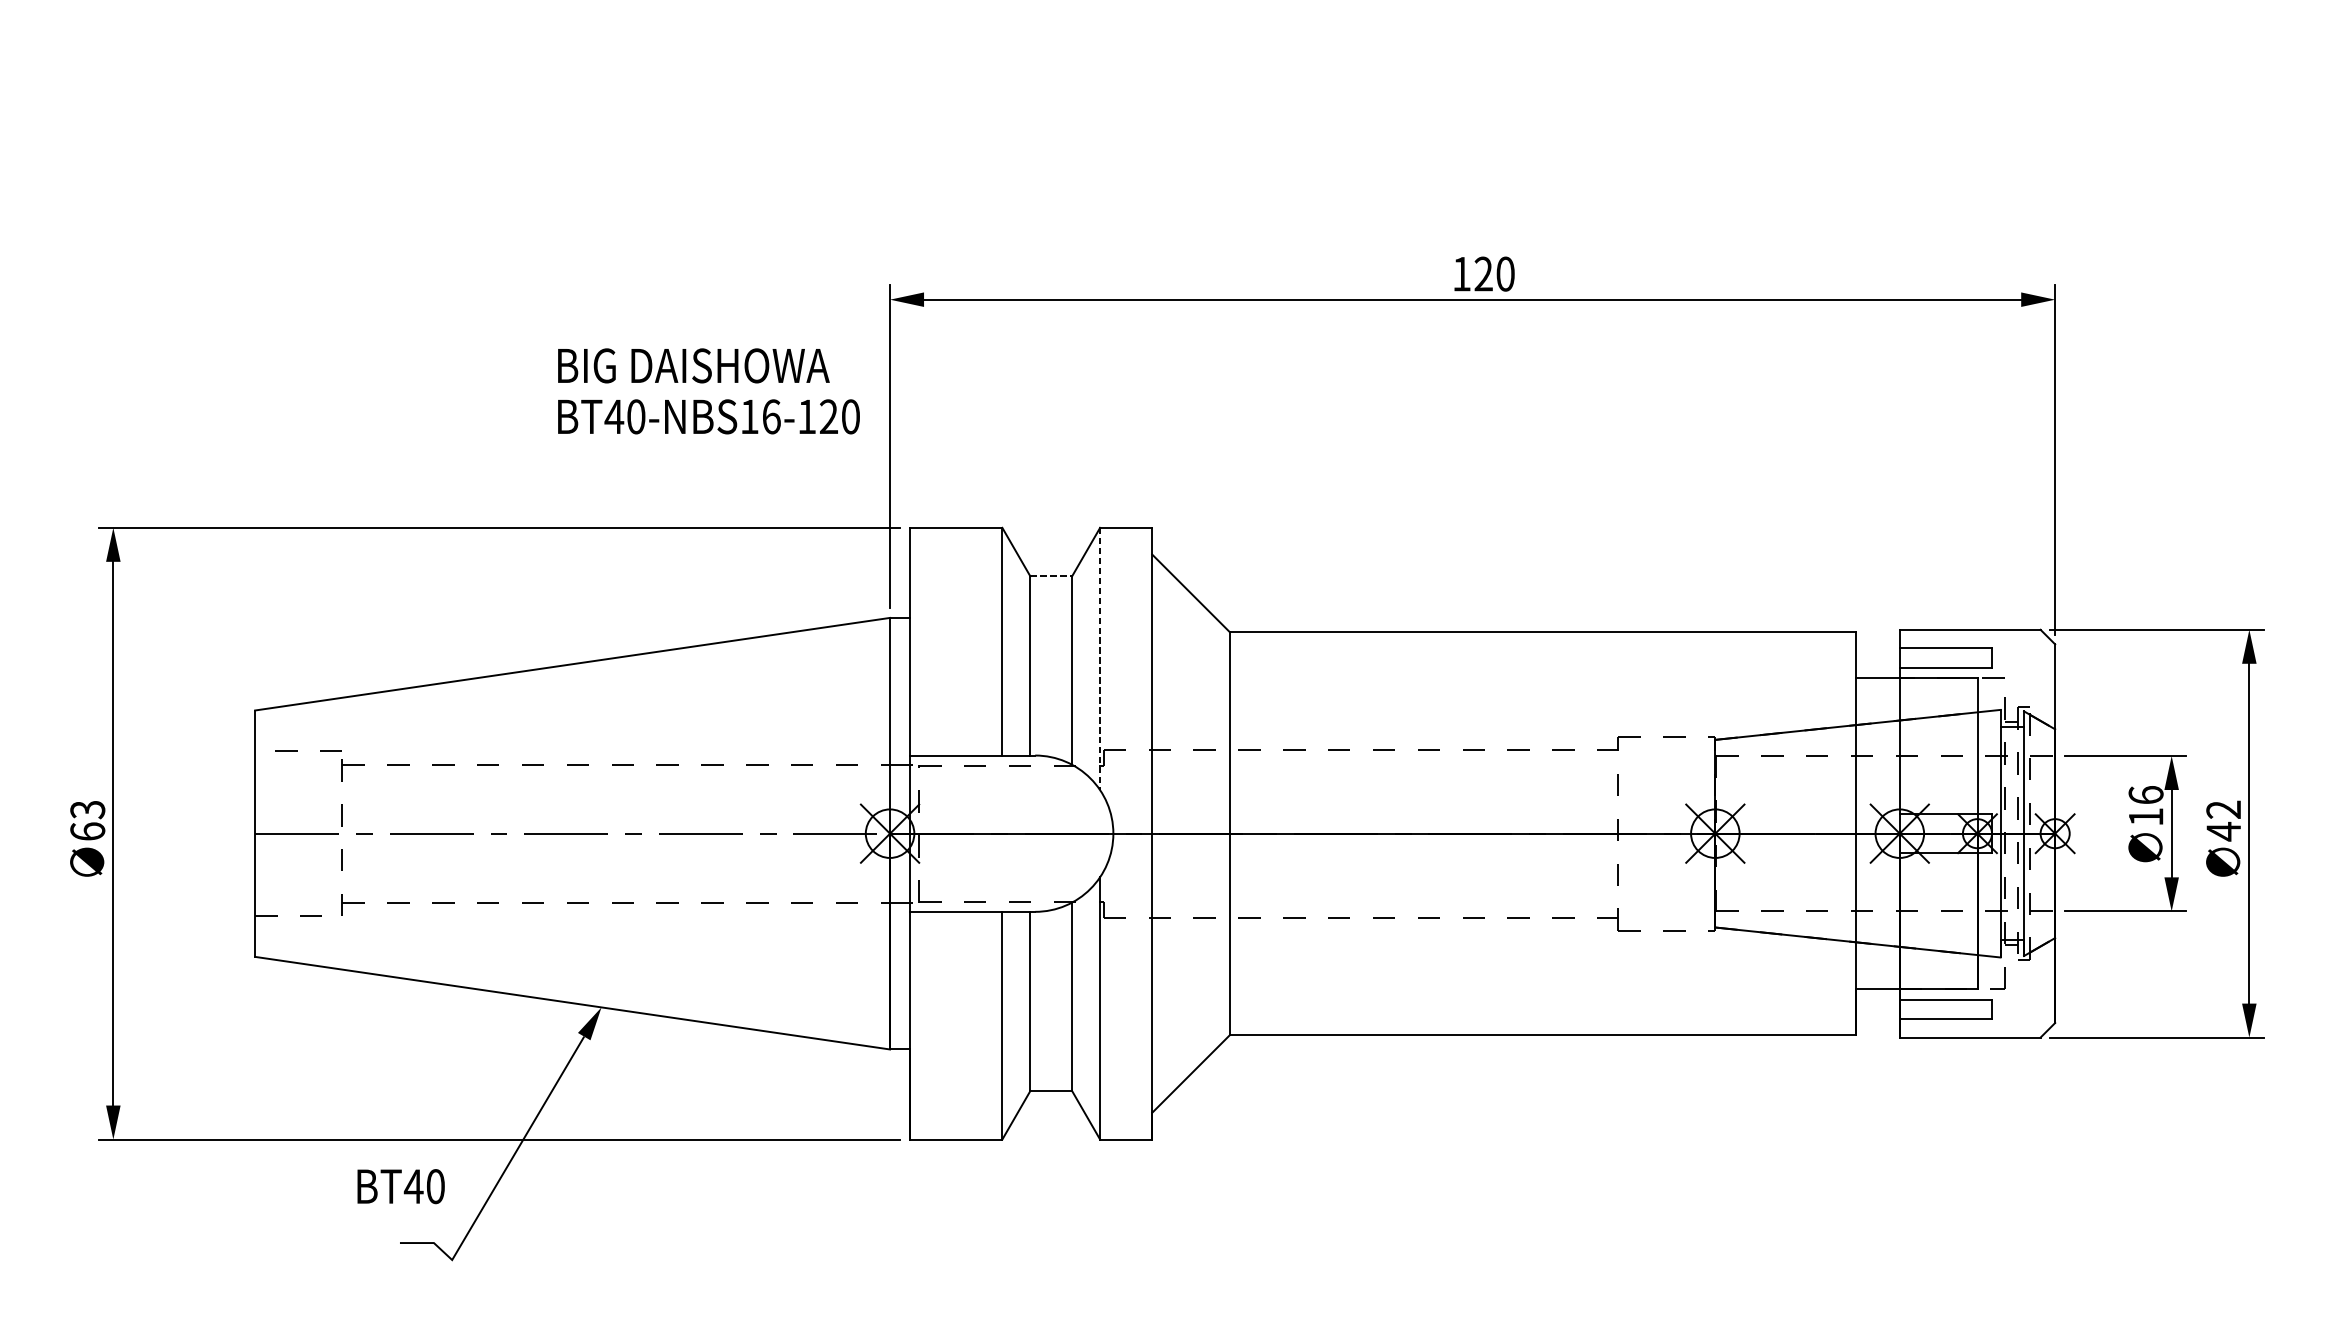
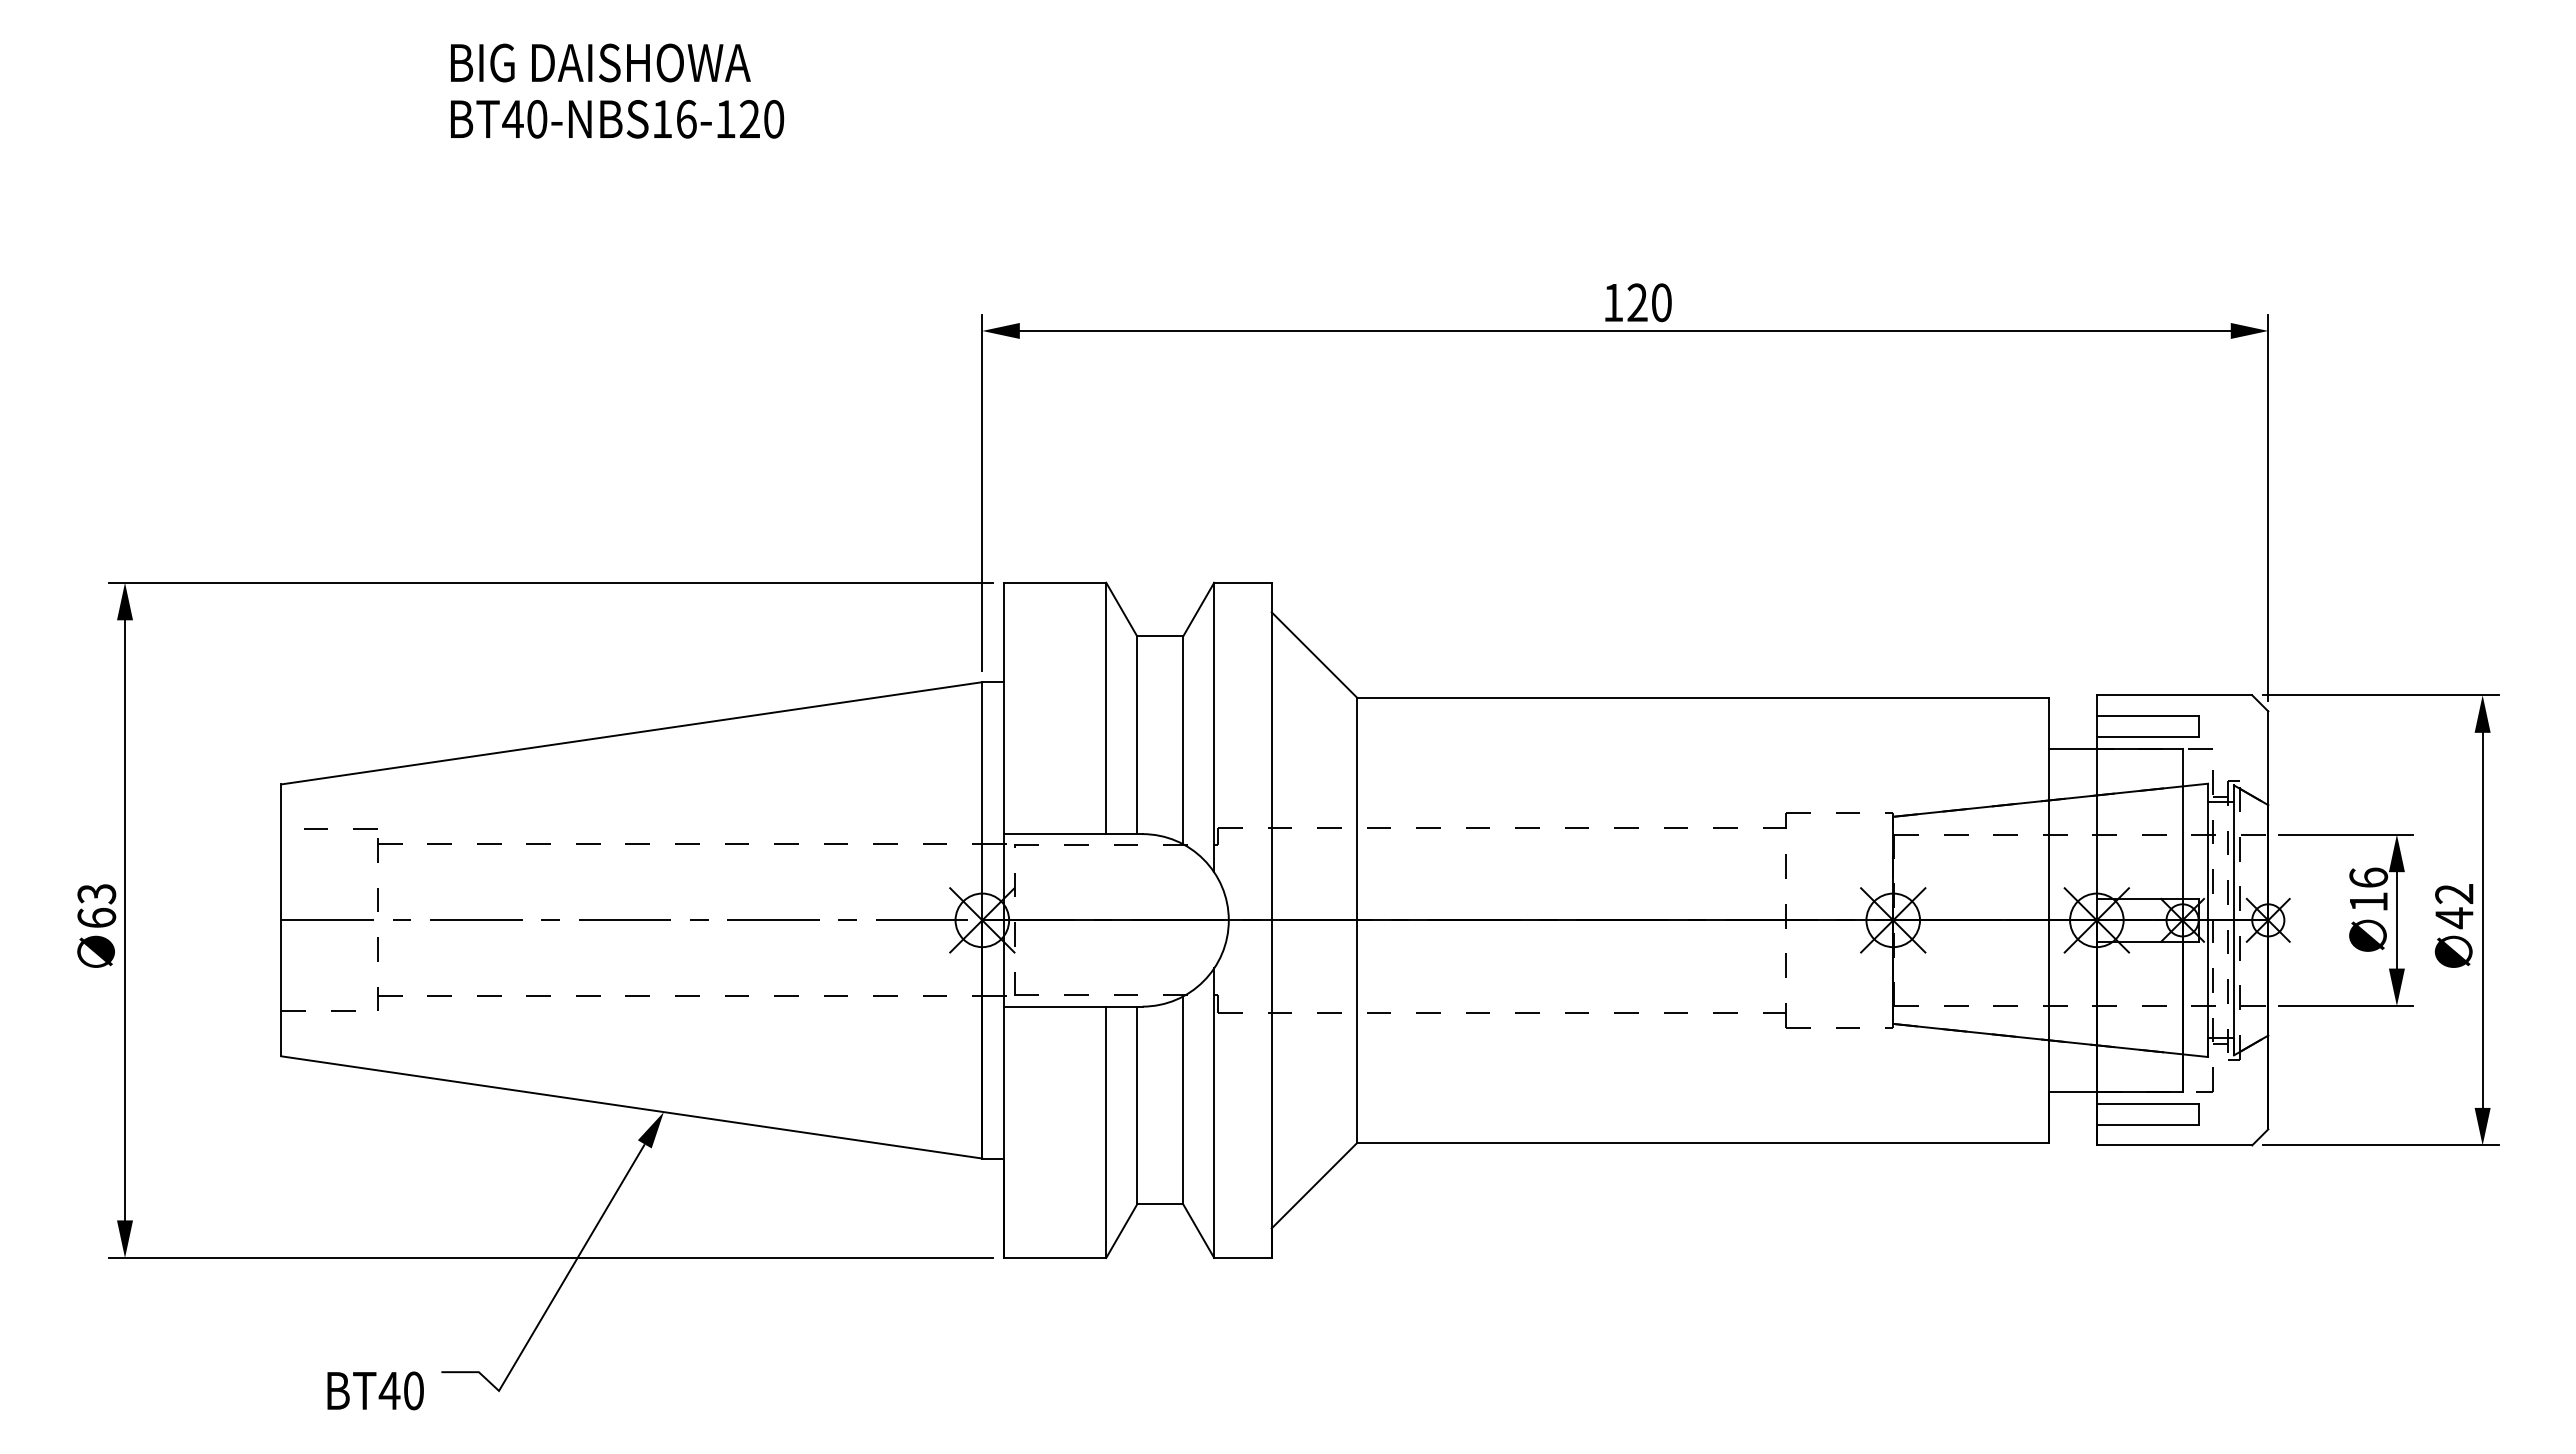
text: (709, 390) -> (617, 90), moved
line: (1051, 576) -> (1160, 636), dashed -> solid
line: (1100, 658) -> (1214, 727), dashed -> solid
text: (400, 1186) -> (375, 1390), moved

